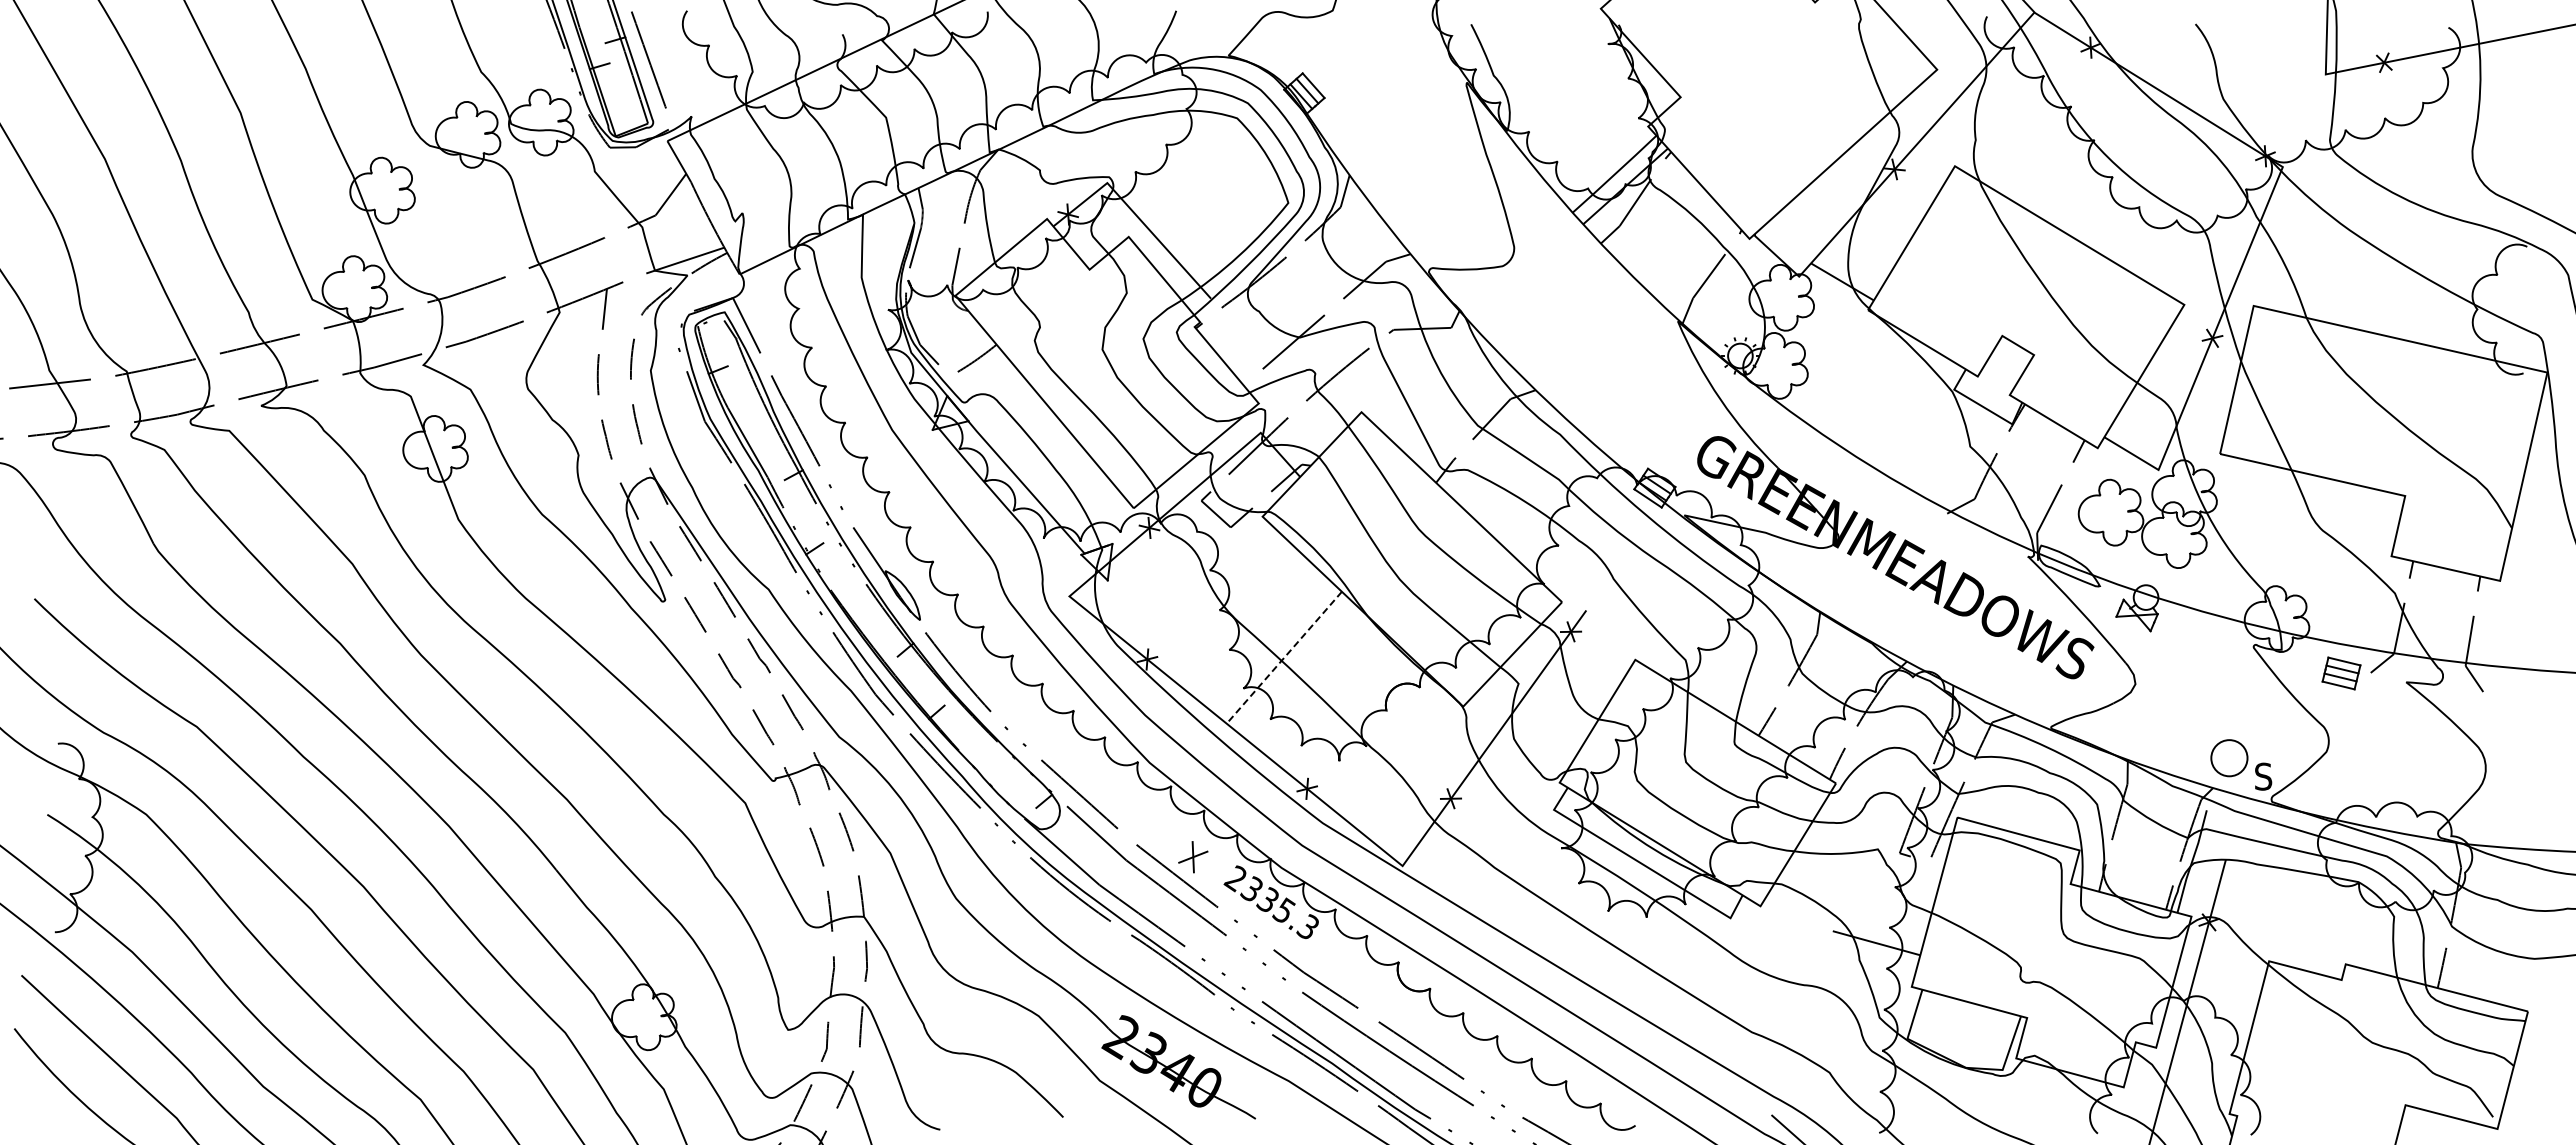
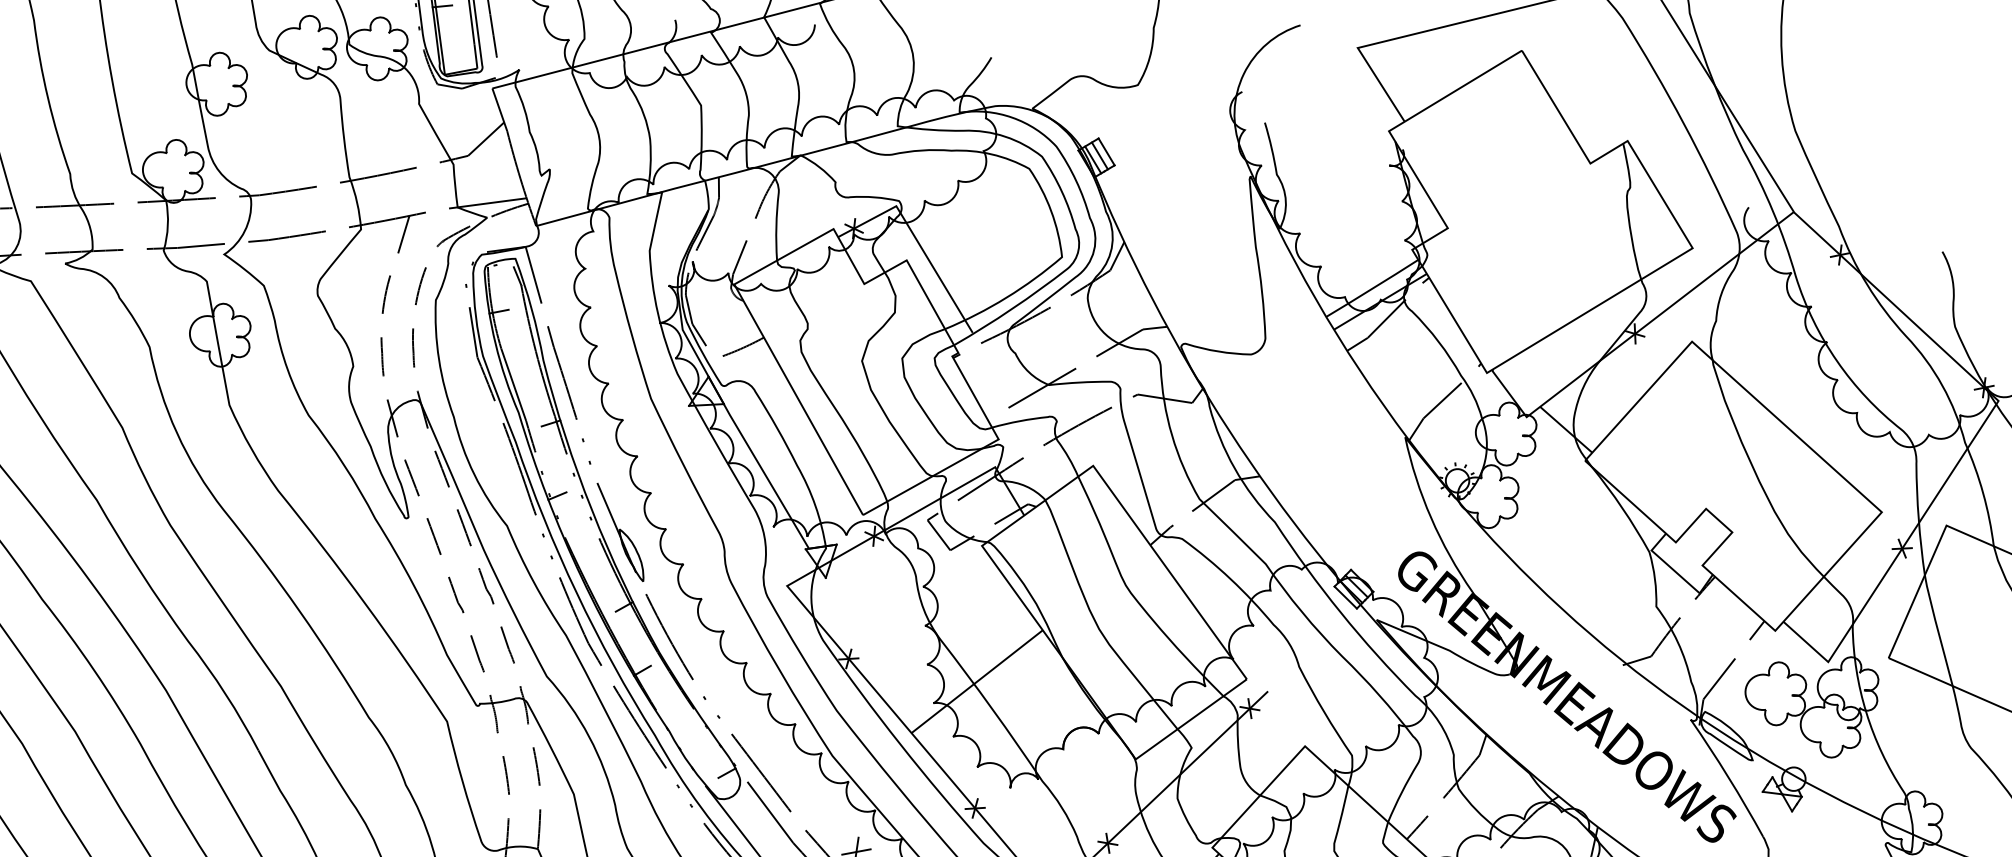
line: (1284, 657) -> (977, 681), dashed -> solid

